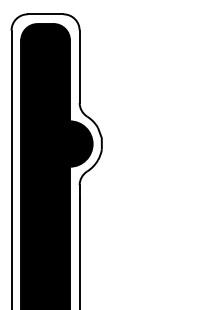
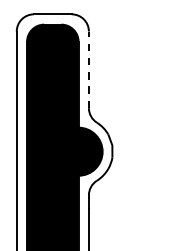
line: (79, 66) -> (88, 69), solid -> dashed

